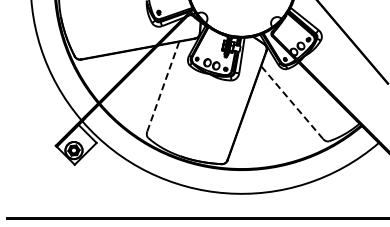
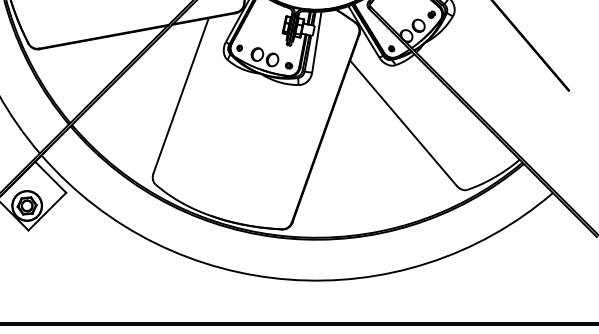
line: (163, 86) -> (181, 95), dashed -> solid
line: (292, 102) -> (404, 123), dashed -> solid

